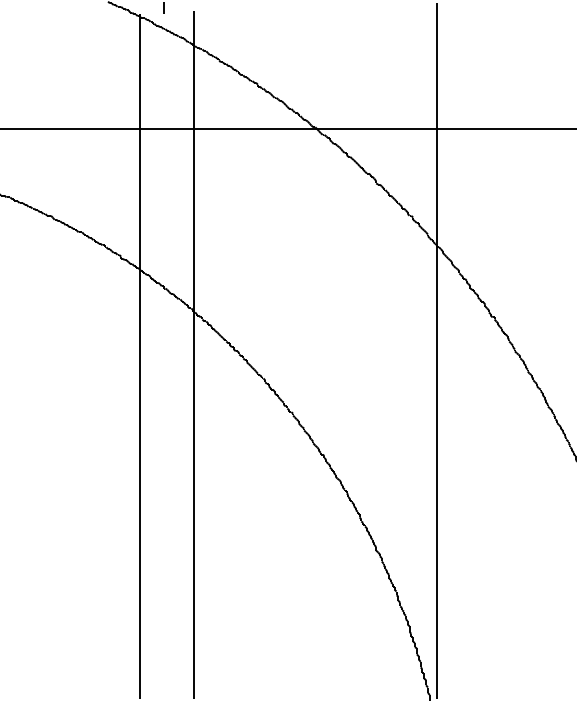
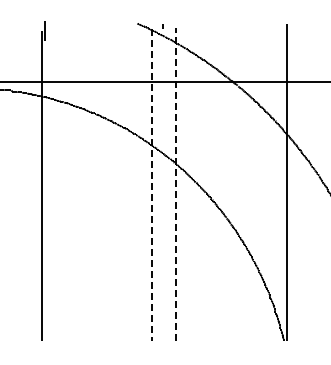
line: (193, 353) -> (176, 183), solid -> dashed
line: (138, 355) -> (151, 184), solid -> dashed

